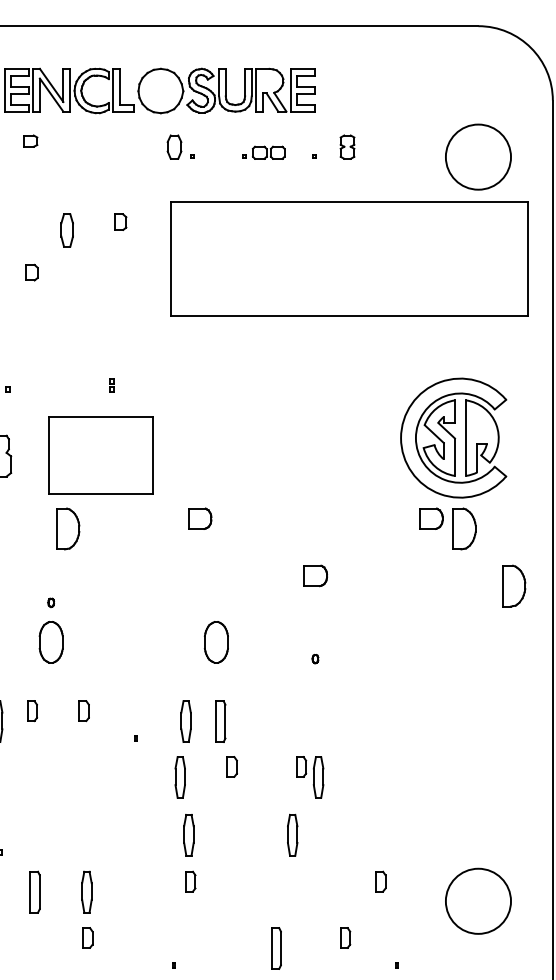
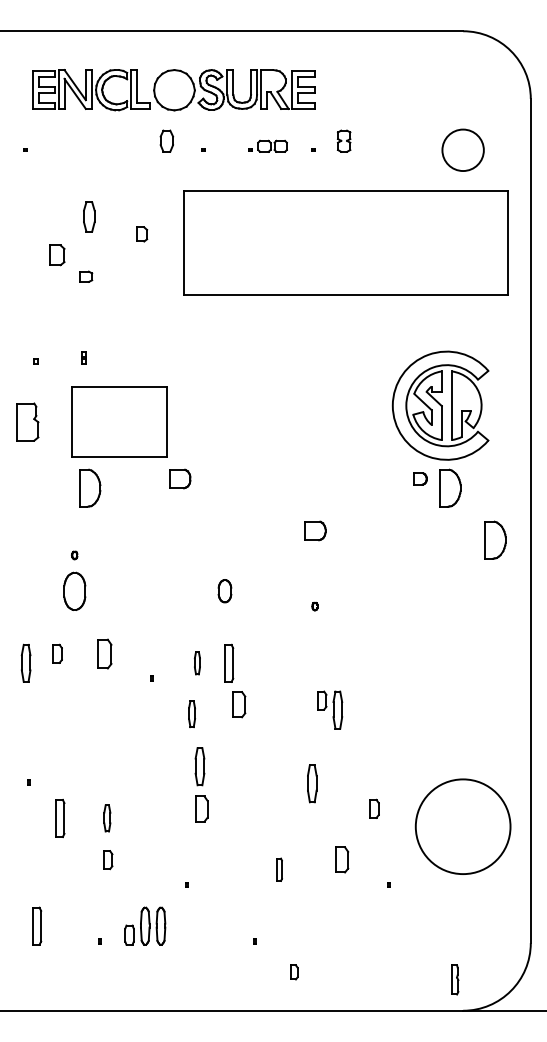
part: (31, 140) -> (86, 276), moved
part: (174, 146) -> (166, 140), moved
circle: (477, 156) -> (462, 149), size x0.7
part: (121, 222) -> (142, 234), moved
part: (32, 272) -> (57, 255), size x1.4
part: (111, 385) -> (83, 357), moved
part: (200, 518) -> (180, 478), moved
part: (431, 518) -> (420, 478), size x0.6
part: (215, 641) -> (224, 590), size x0.6
part: (83, 710) -> (104, 653), size x1.6
part: (186, 720) -> (197, 662), size x0.6
part: (232, 766) -> (239, 704), size x1.4
part: (179, 776) -> (191, 713), size x0.7
part: (310, 776) -> (330, 709), moved
part: (292, 835) -> (312, 783), moved
part: (190, 881) -> (201, 808), size x1.4
part: (87, 892) -> (107, 818), size x0.7
circle: (477, 901) -> (462, 826), size x1.6
part: (345, 938) -> (342, 860), size x1.4
part: (276, 948) -> (279, 869), size x0.6

